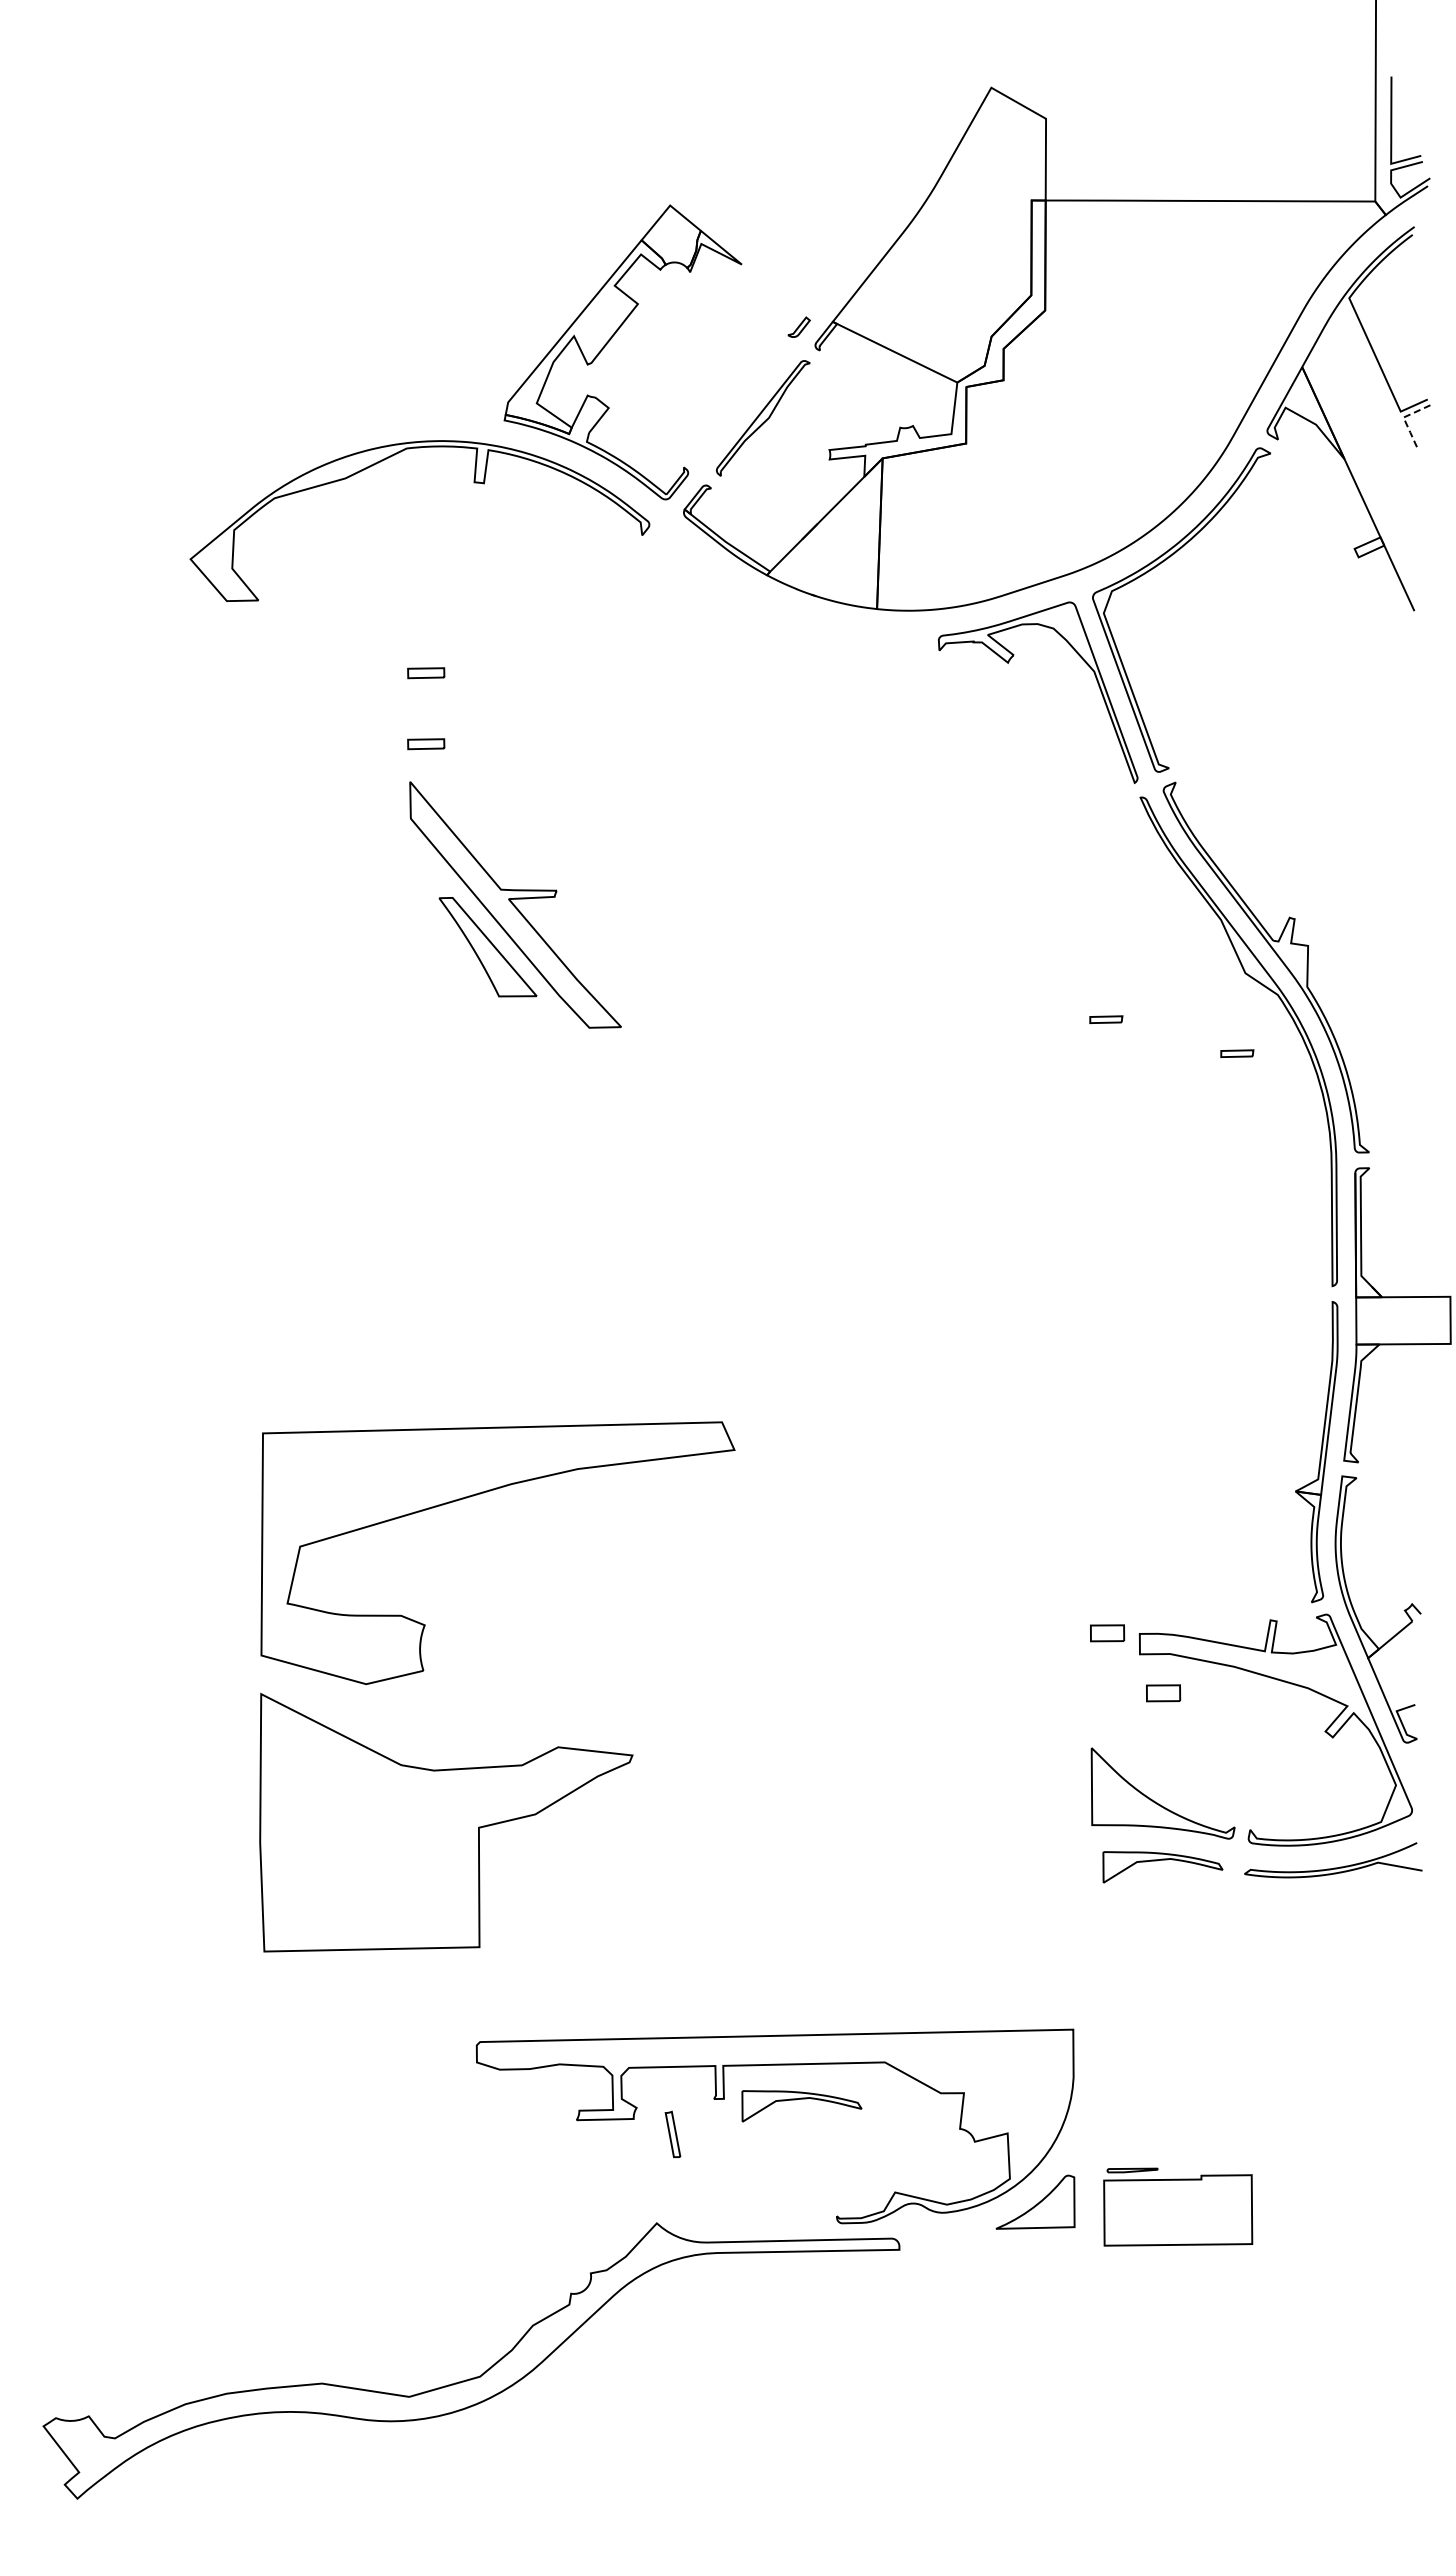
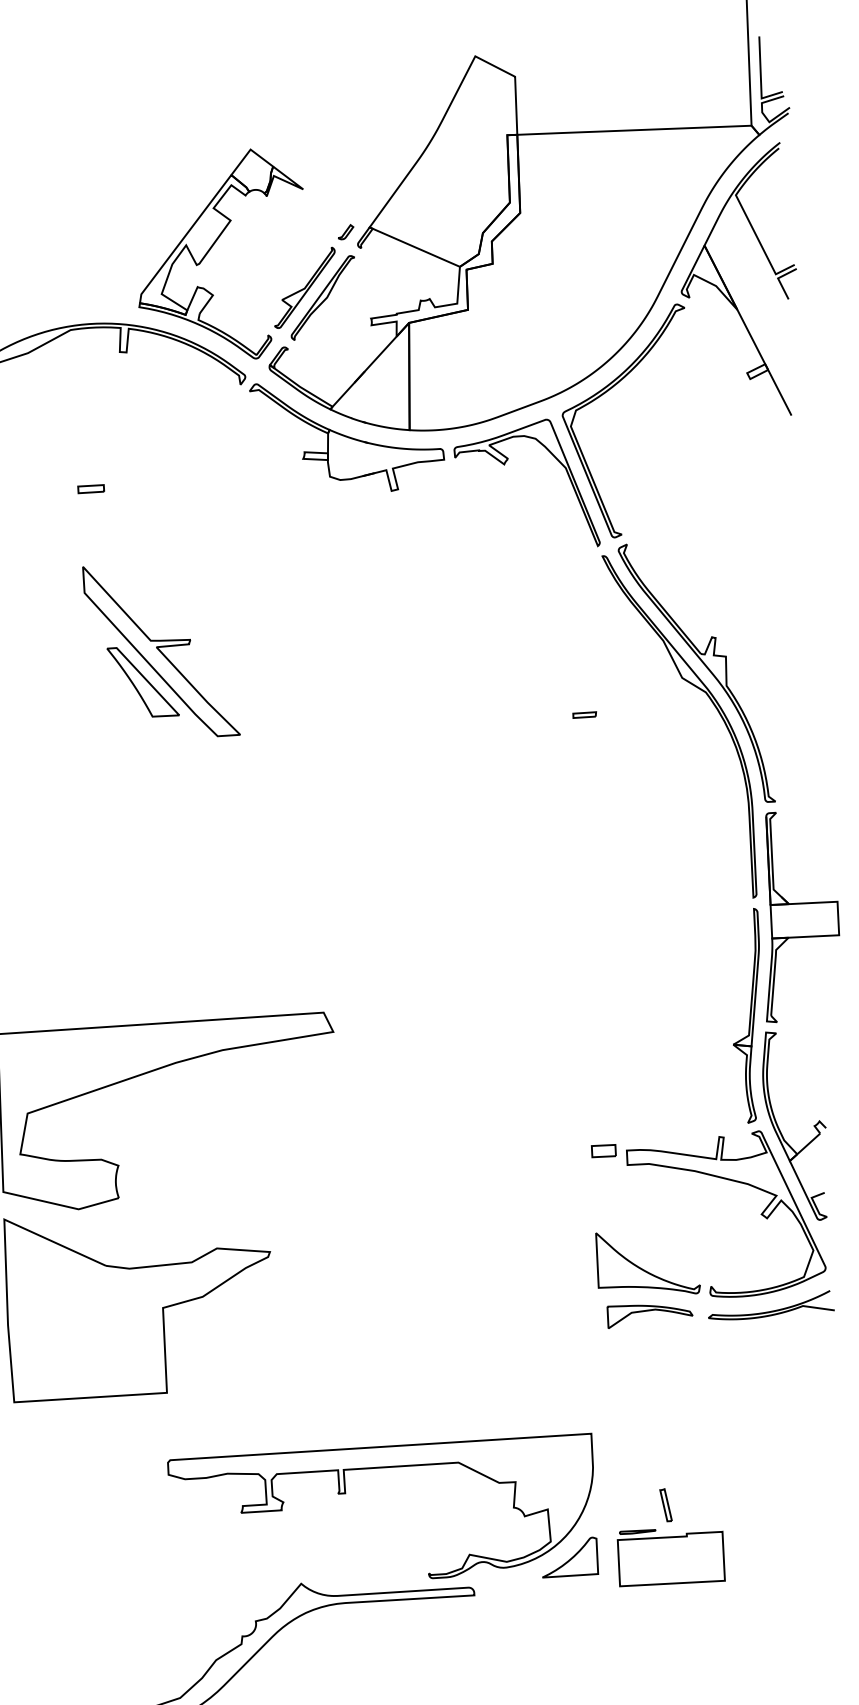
part: (738, 402) -> (305, 287), added
line: (1404, 419) -> (778, 279), dashed -> solid
part: (789, 614) -> (347, 436), added
part: (426, 744) -> (93, 539), removed
part: (1237, 1053) -> (678, 735), removed
part: (1163, 1693) -> (645, 1192), removed
part: (801, 2099) -> (400, 1491), removed
part: (672, 2134) -> (665, 1505), moved

